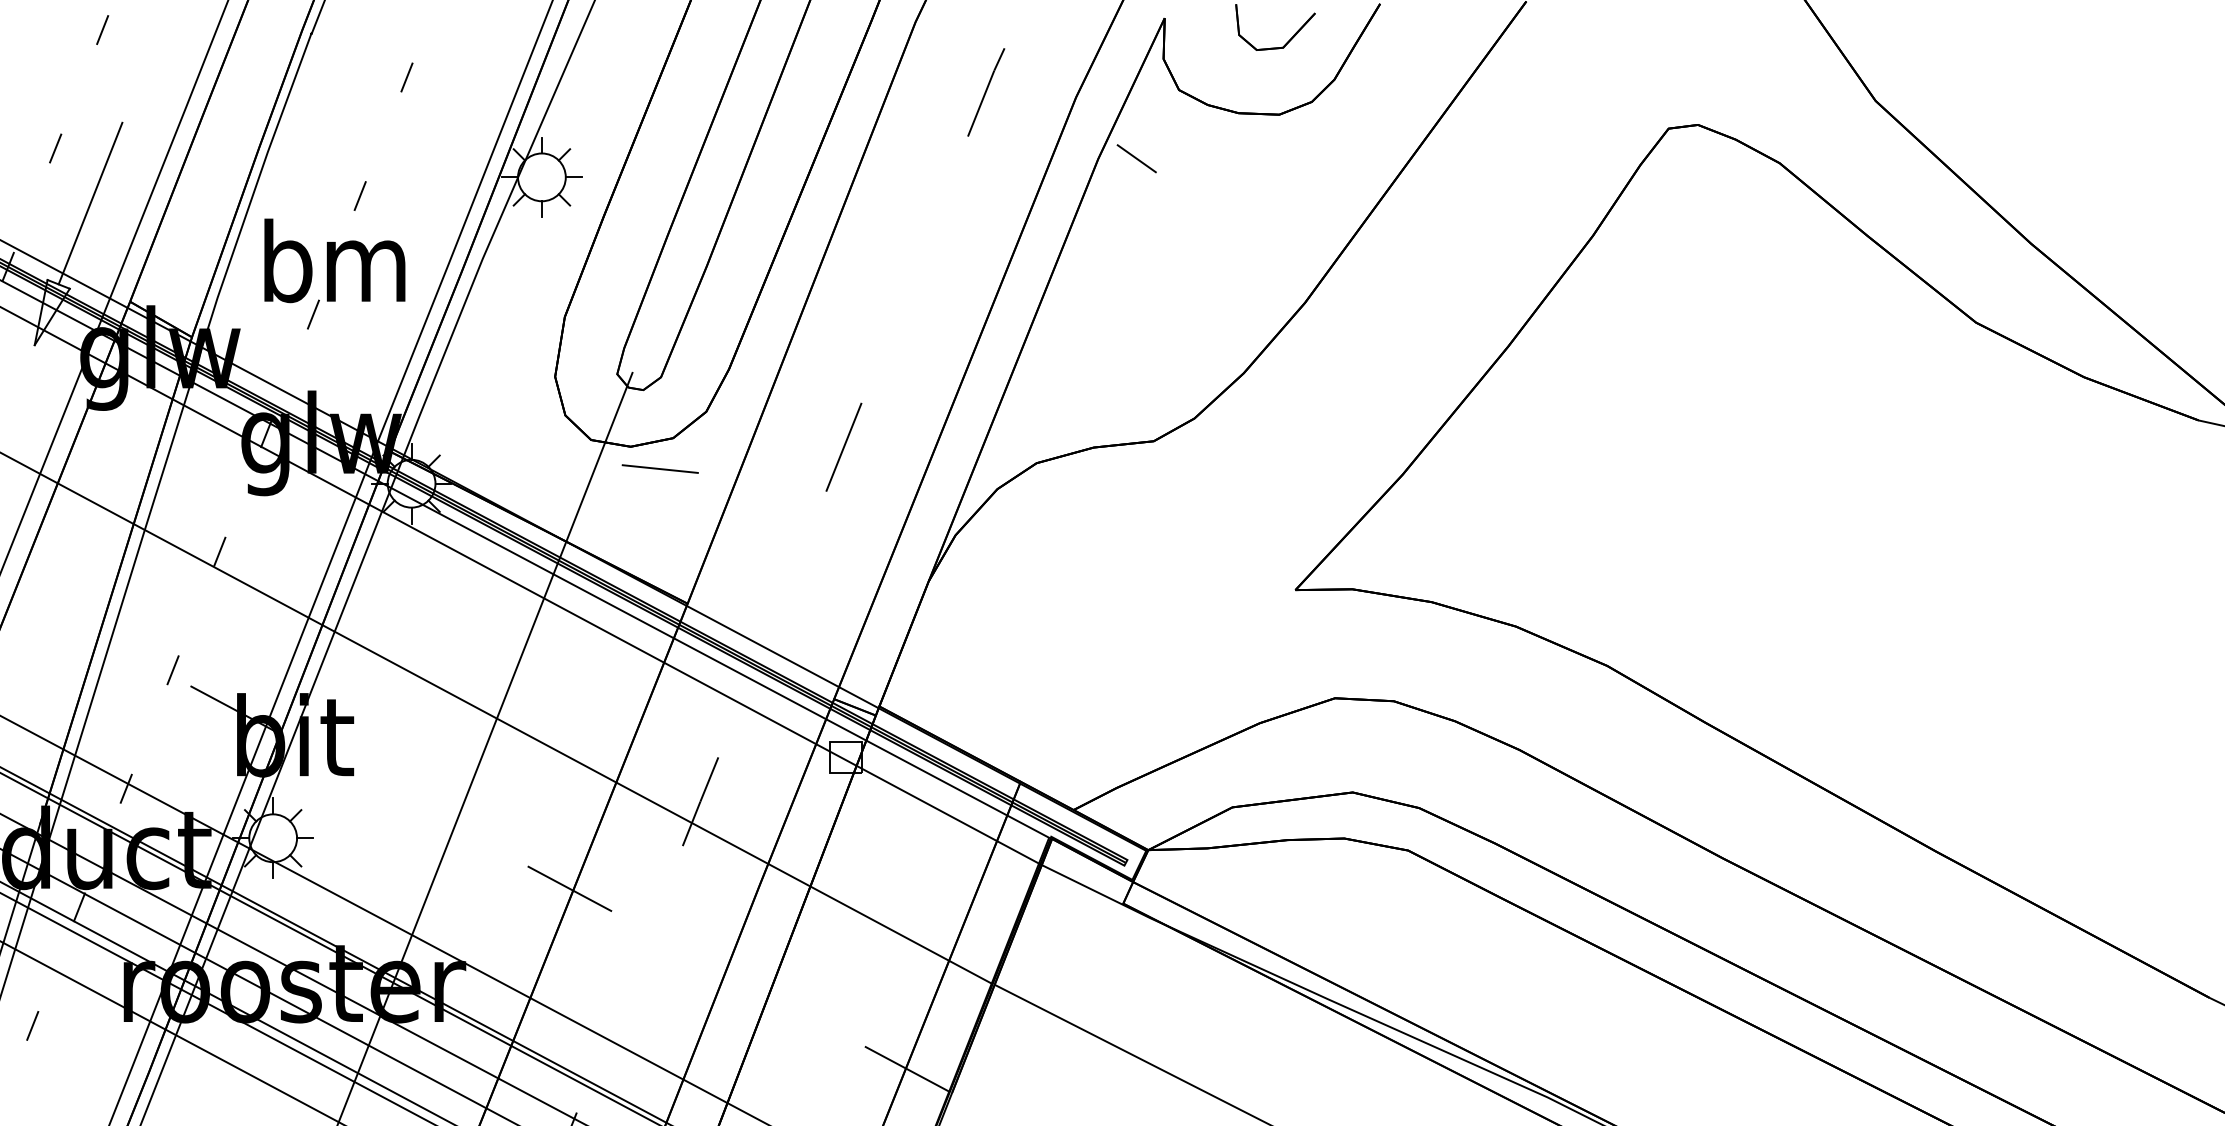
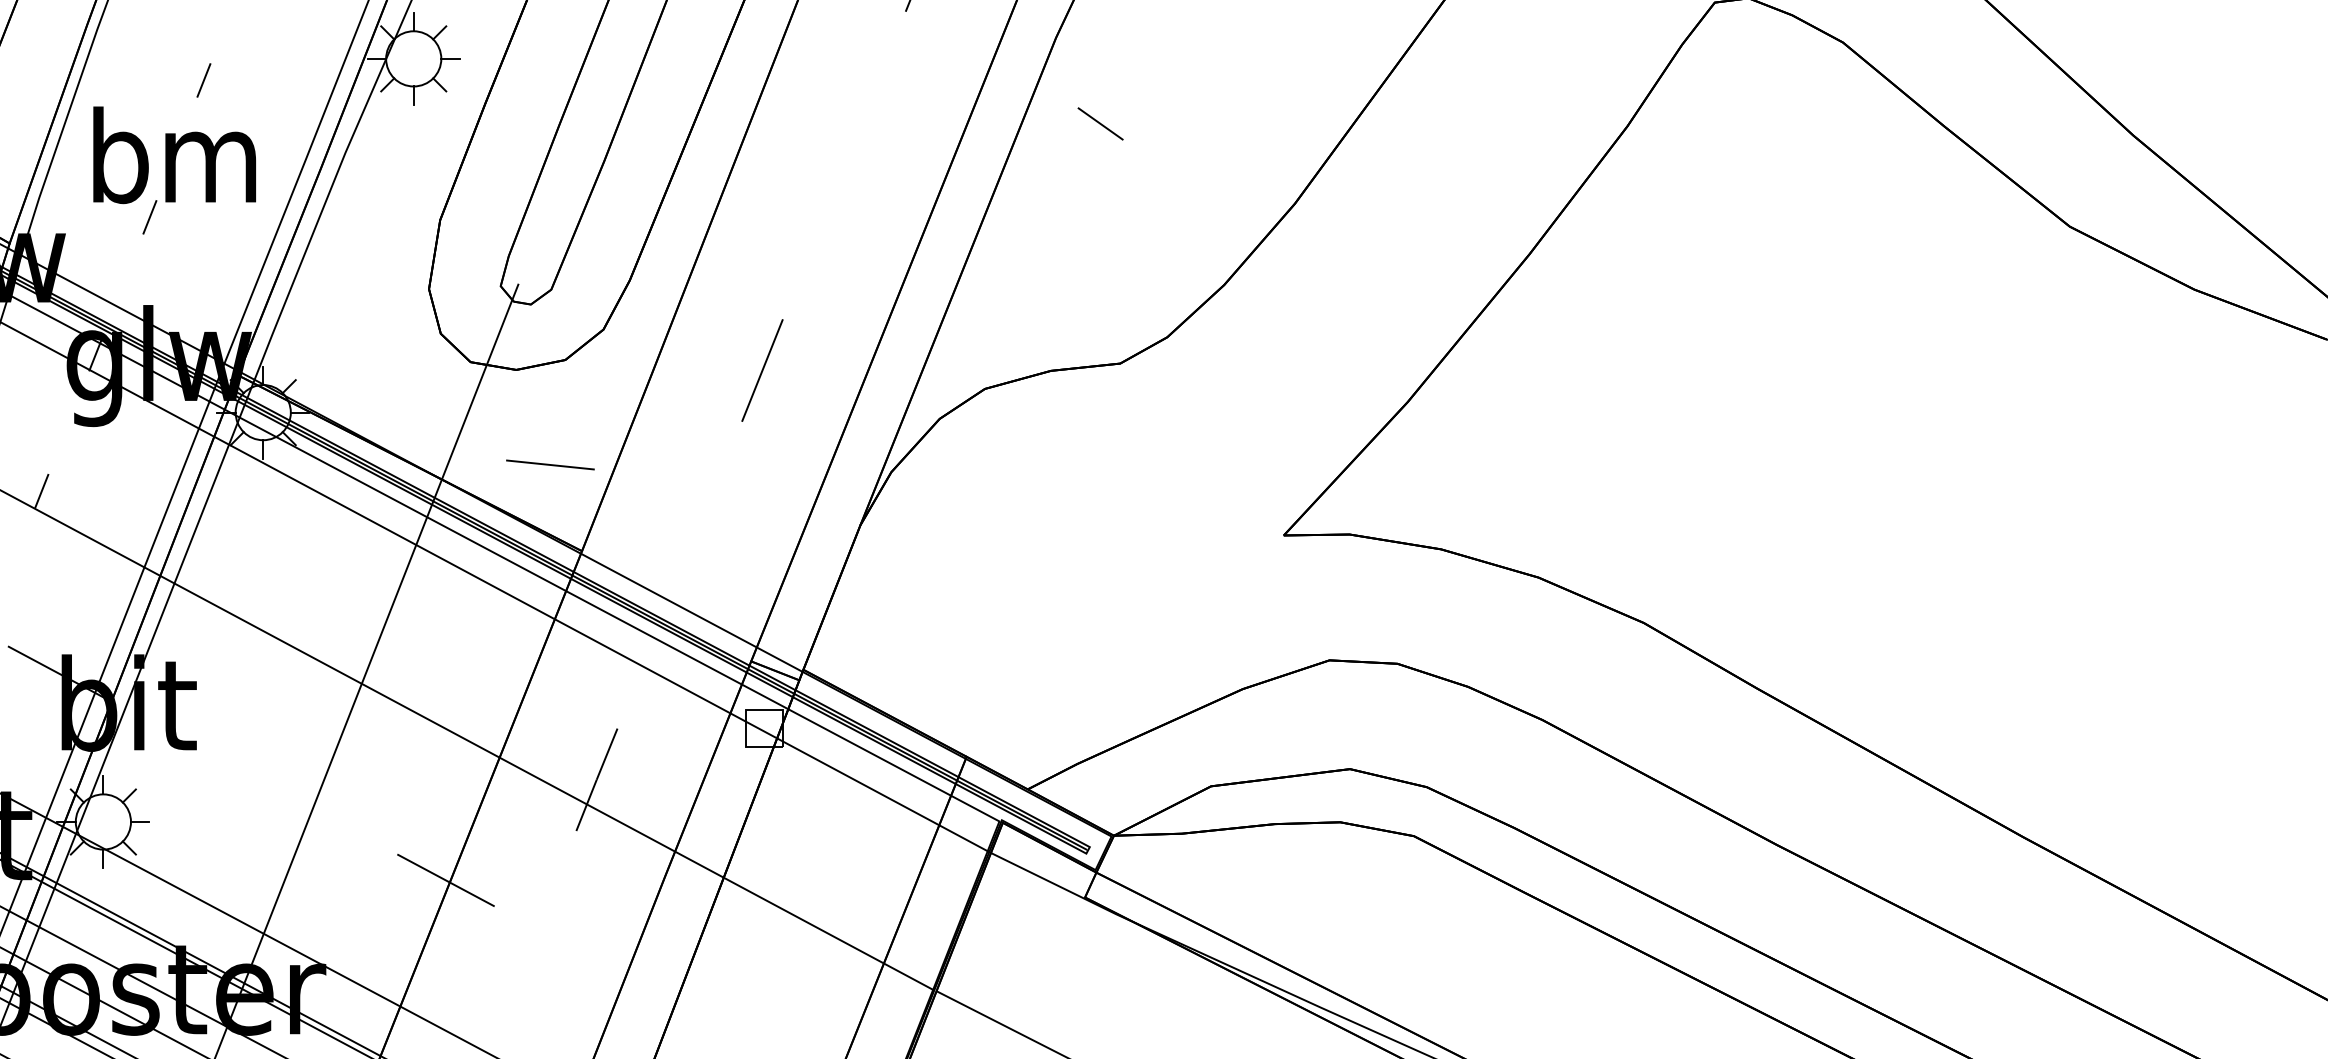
line: (1136, 158) -> (1100, 123), moved
line: (659, 468) -> (549, 464), moved

